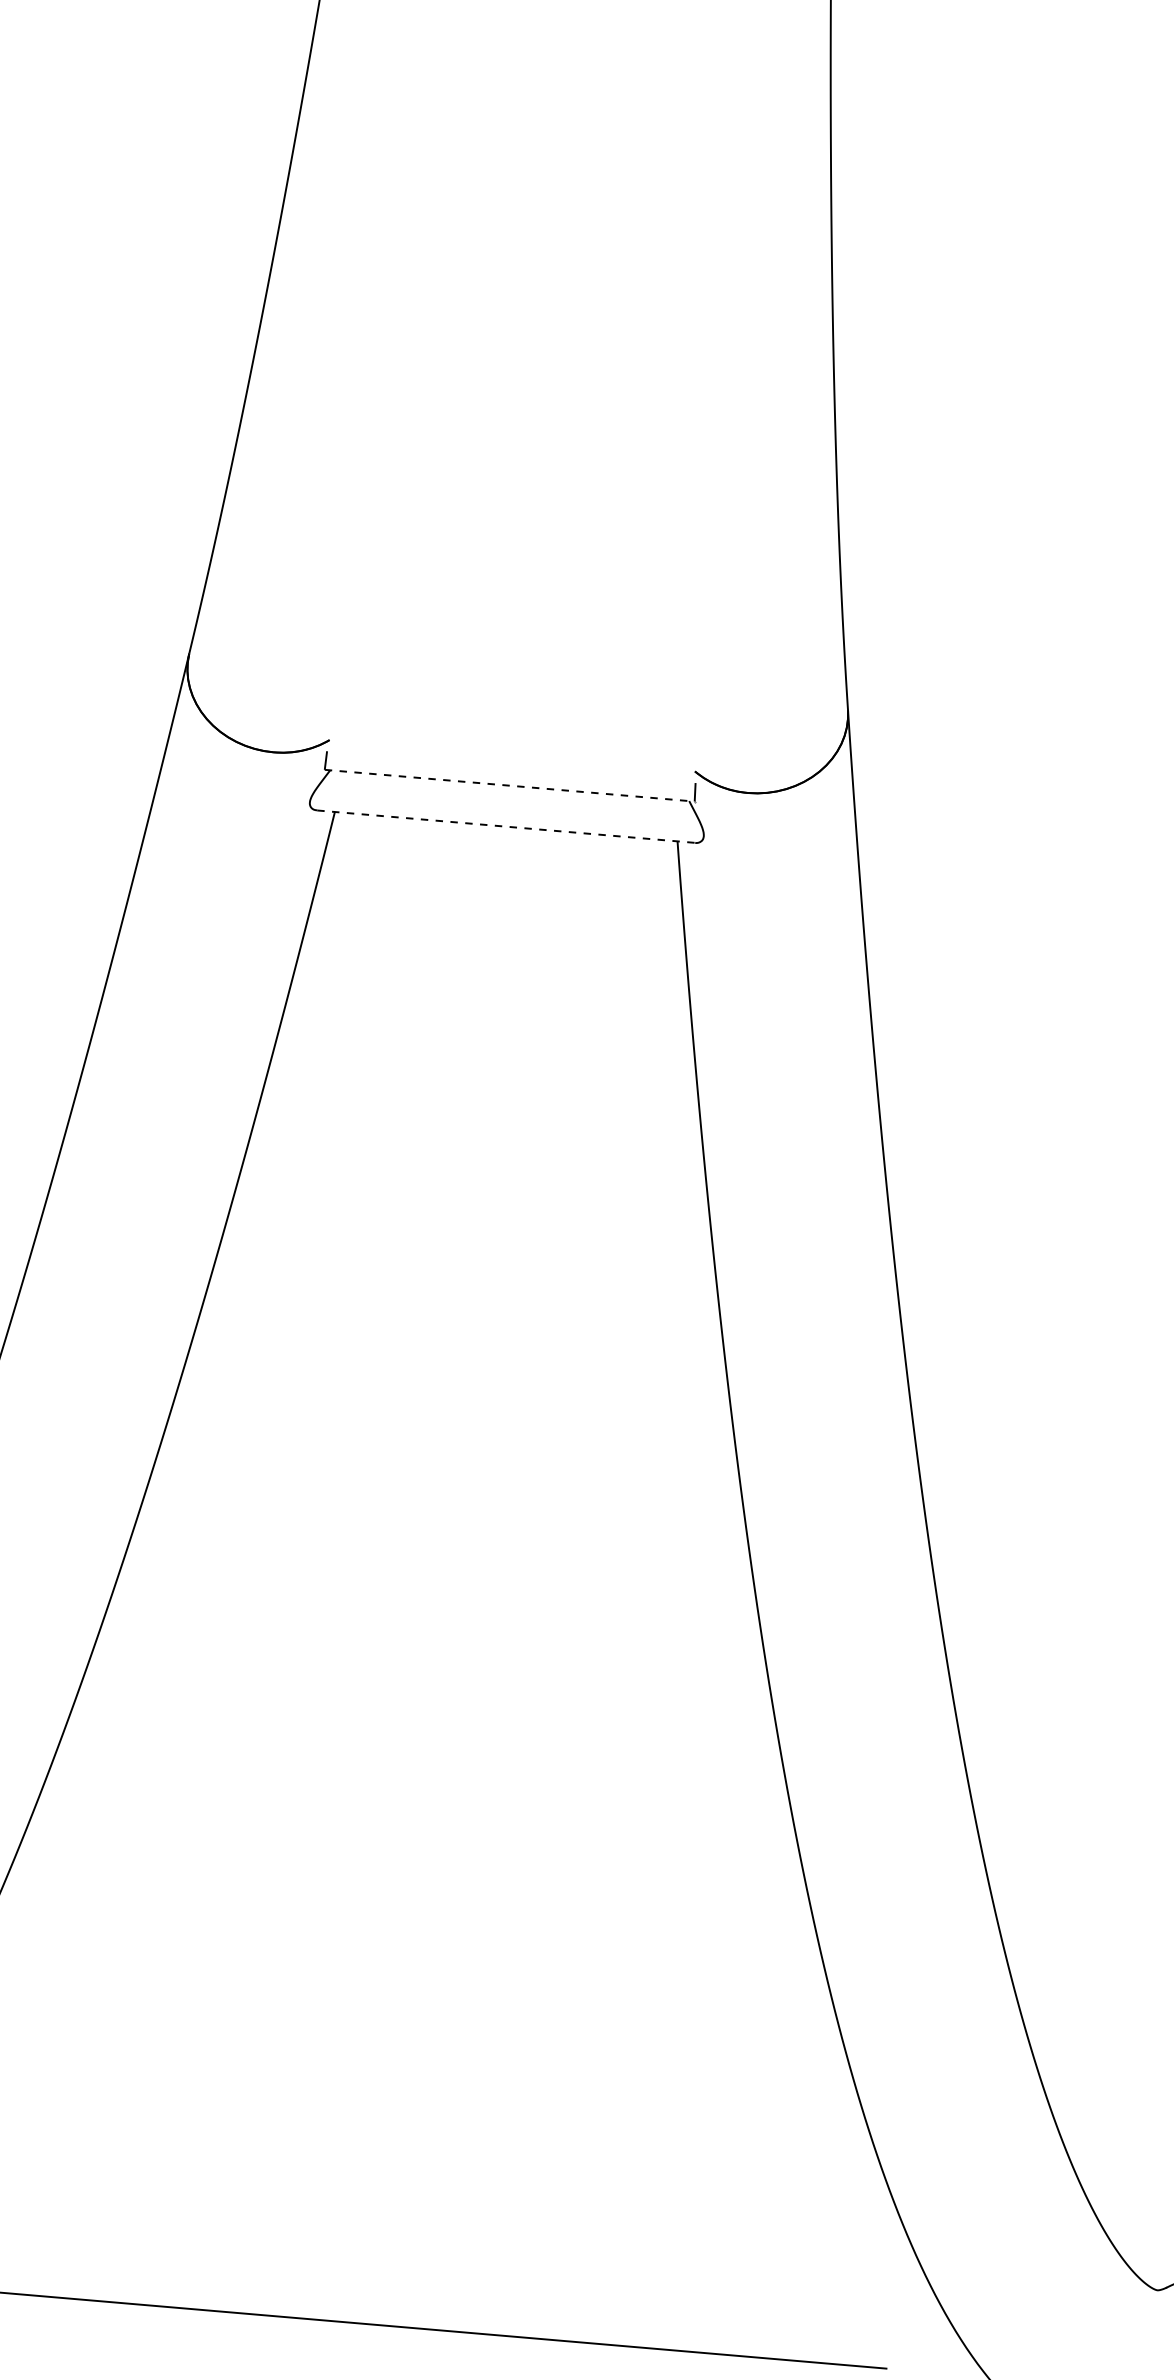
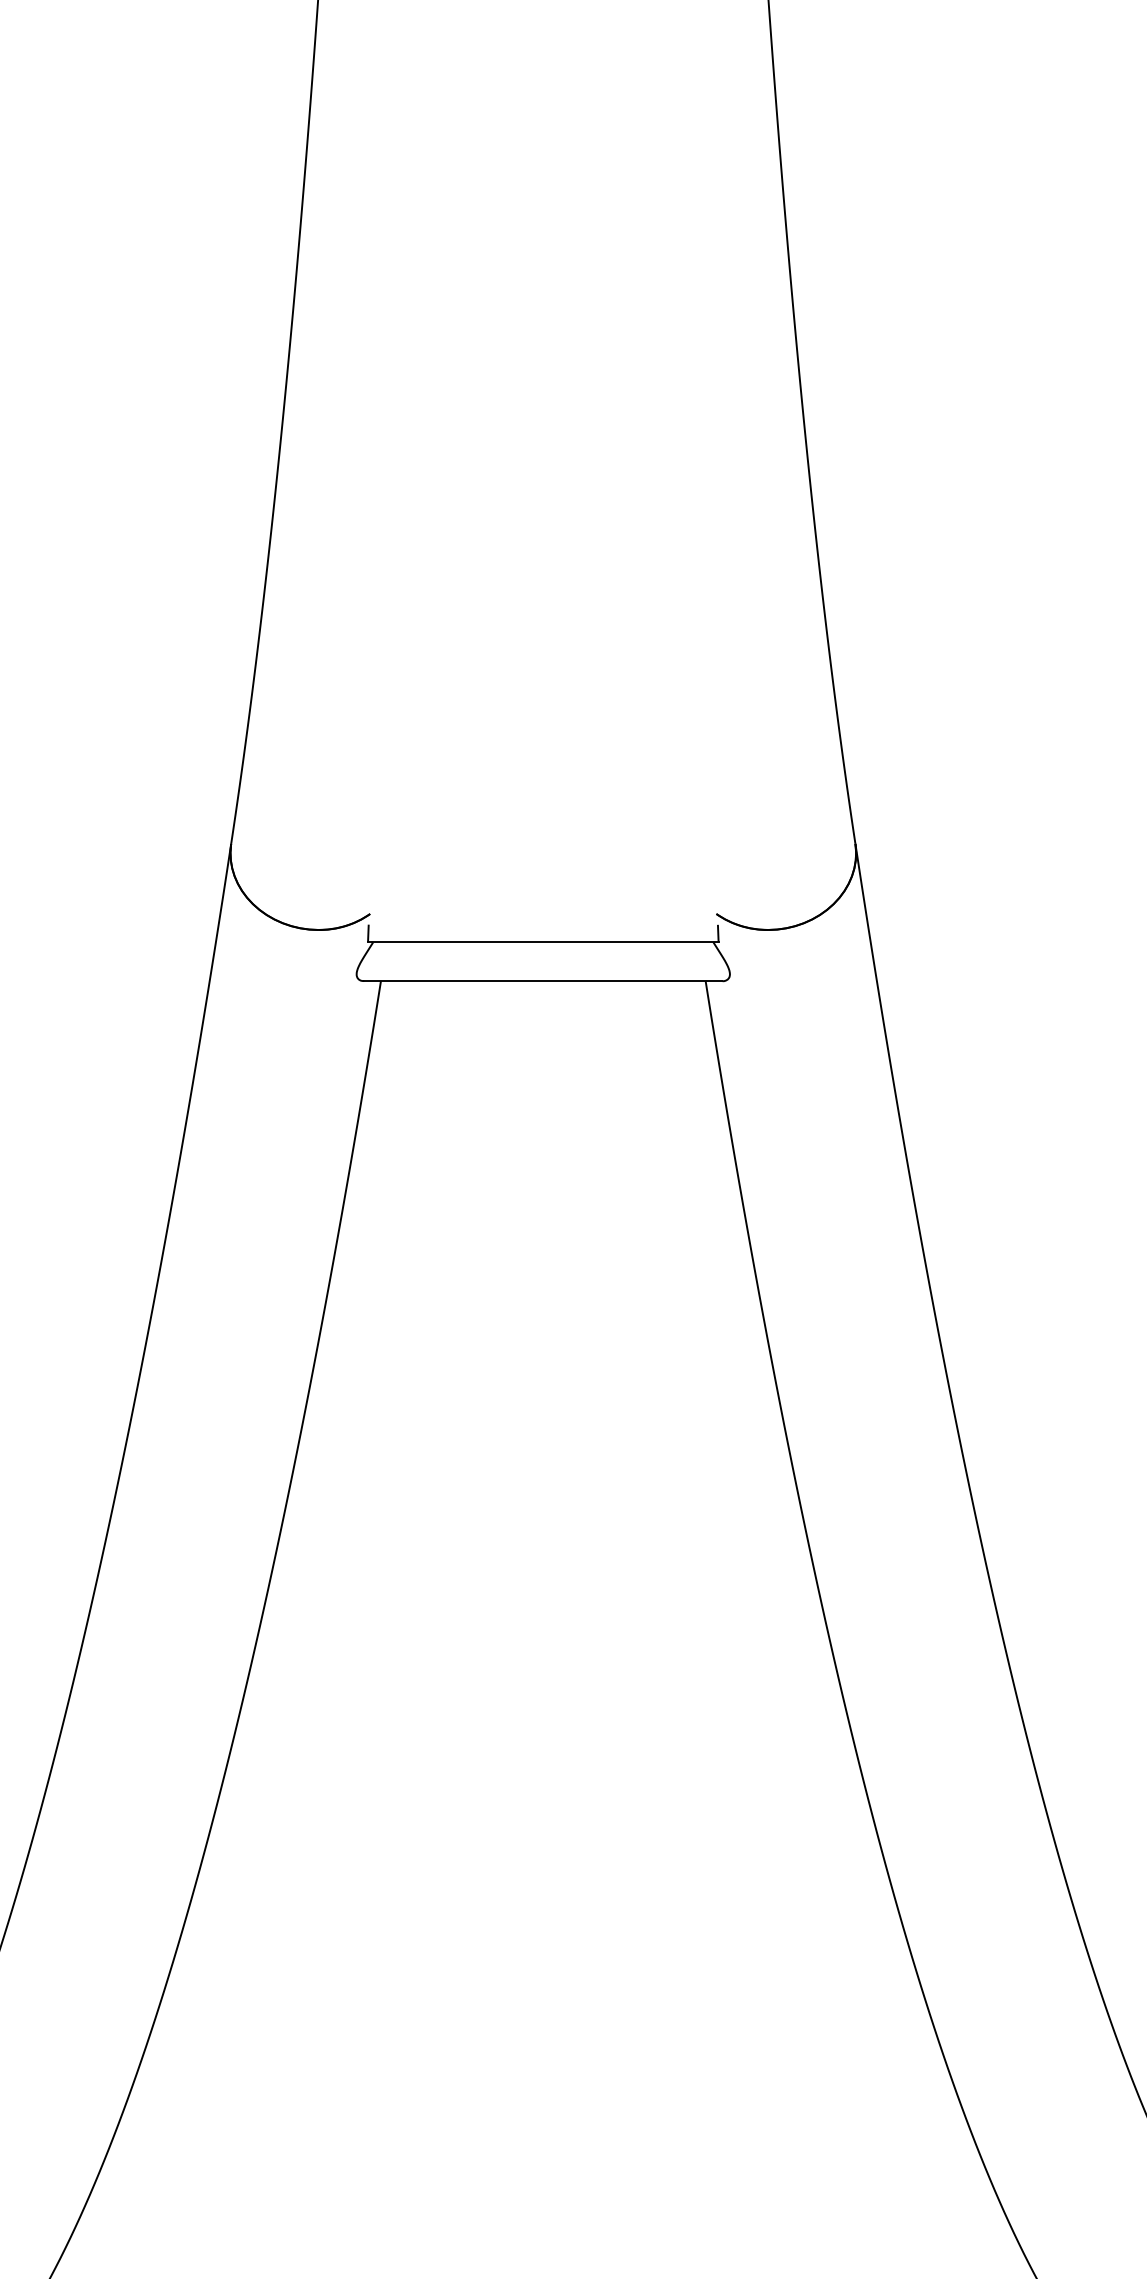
line: (509, 785) -> (543, 942), dashed -> solid
line: (506, 827) -> (543, 981), dashed -> solid

